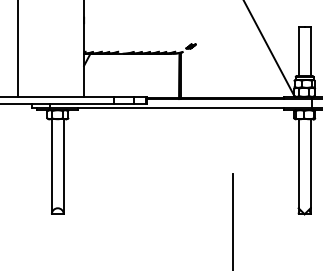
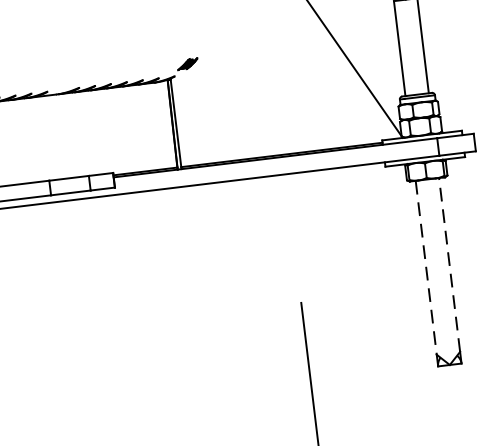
line: (298, 163) -> (425, 267), solid -> dashed
line: (310, 163) -> (449, 264), solid -> dashed

